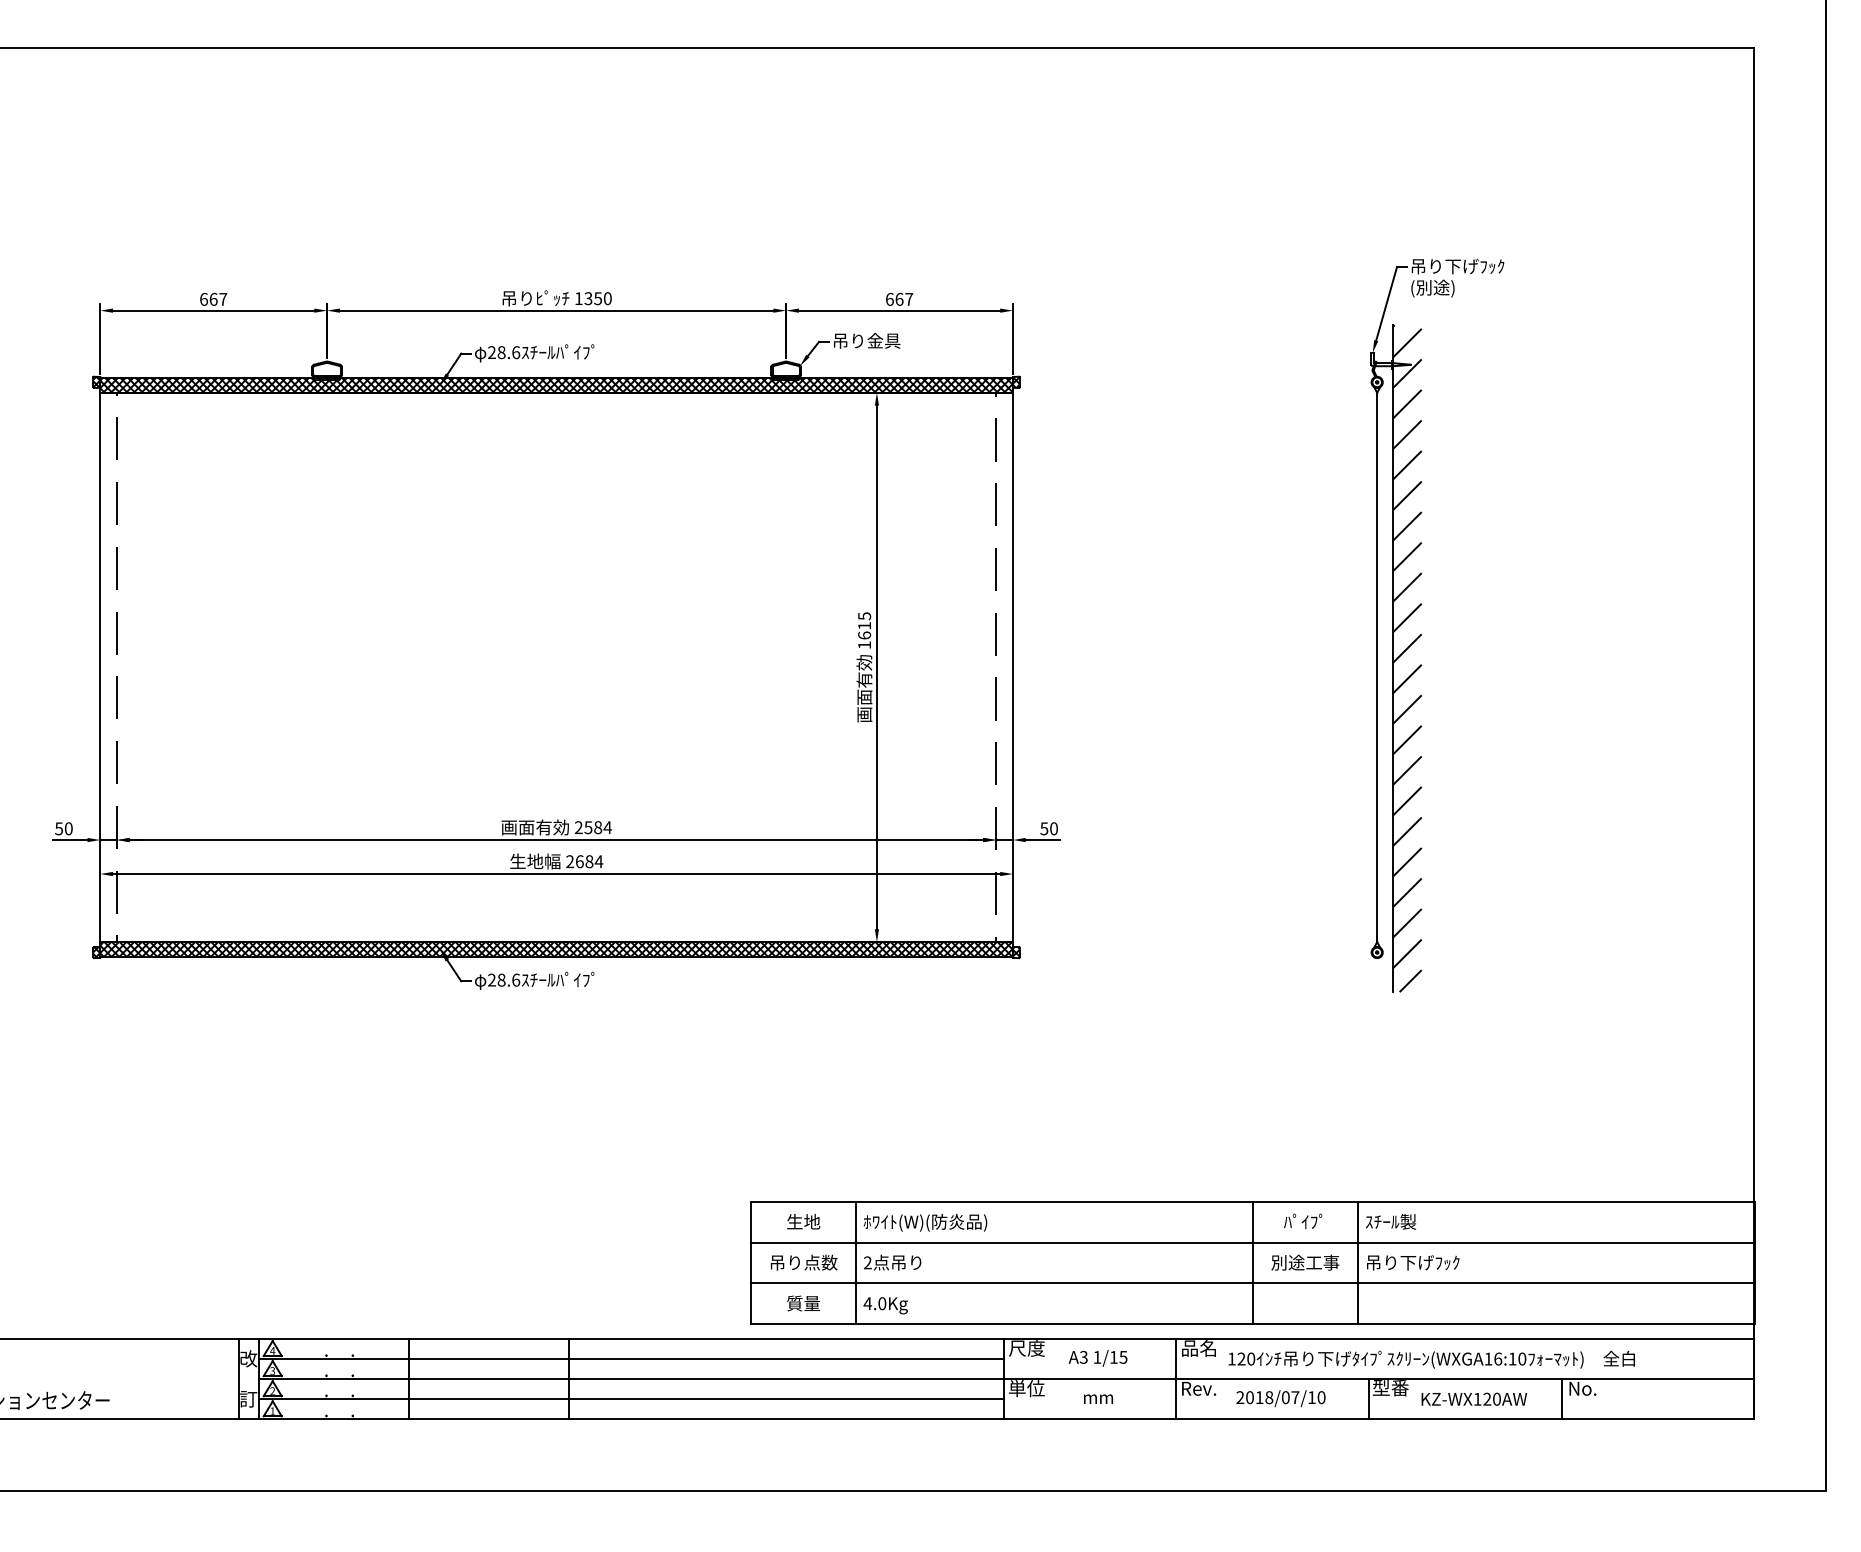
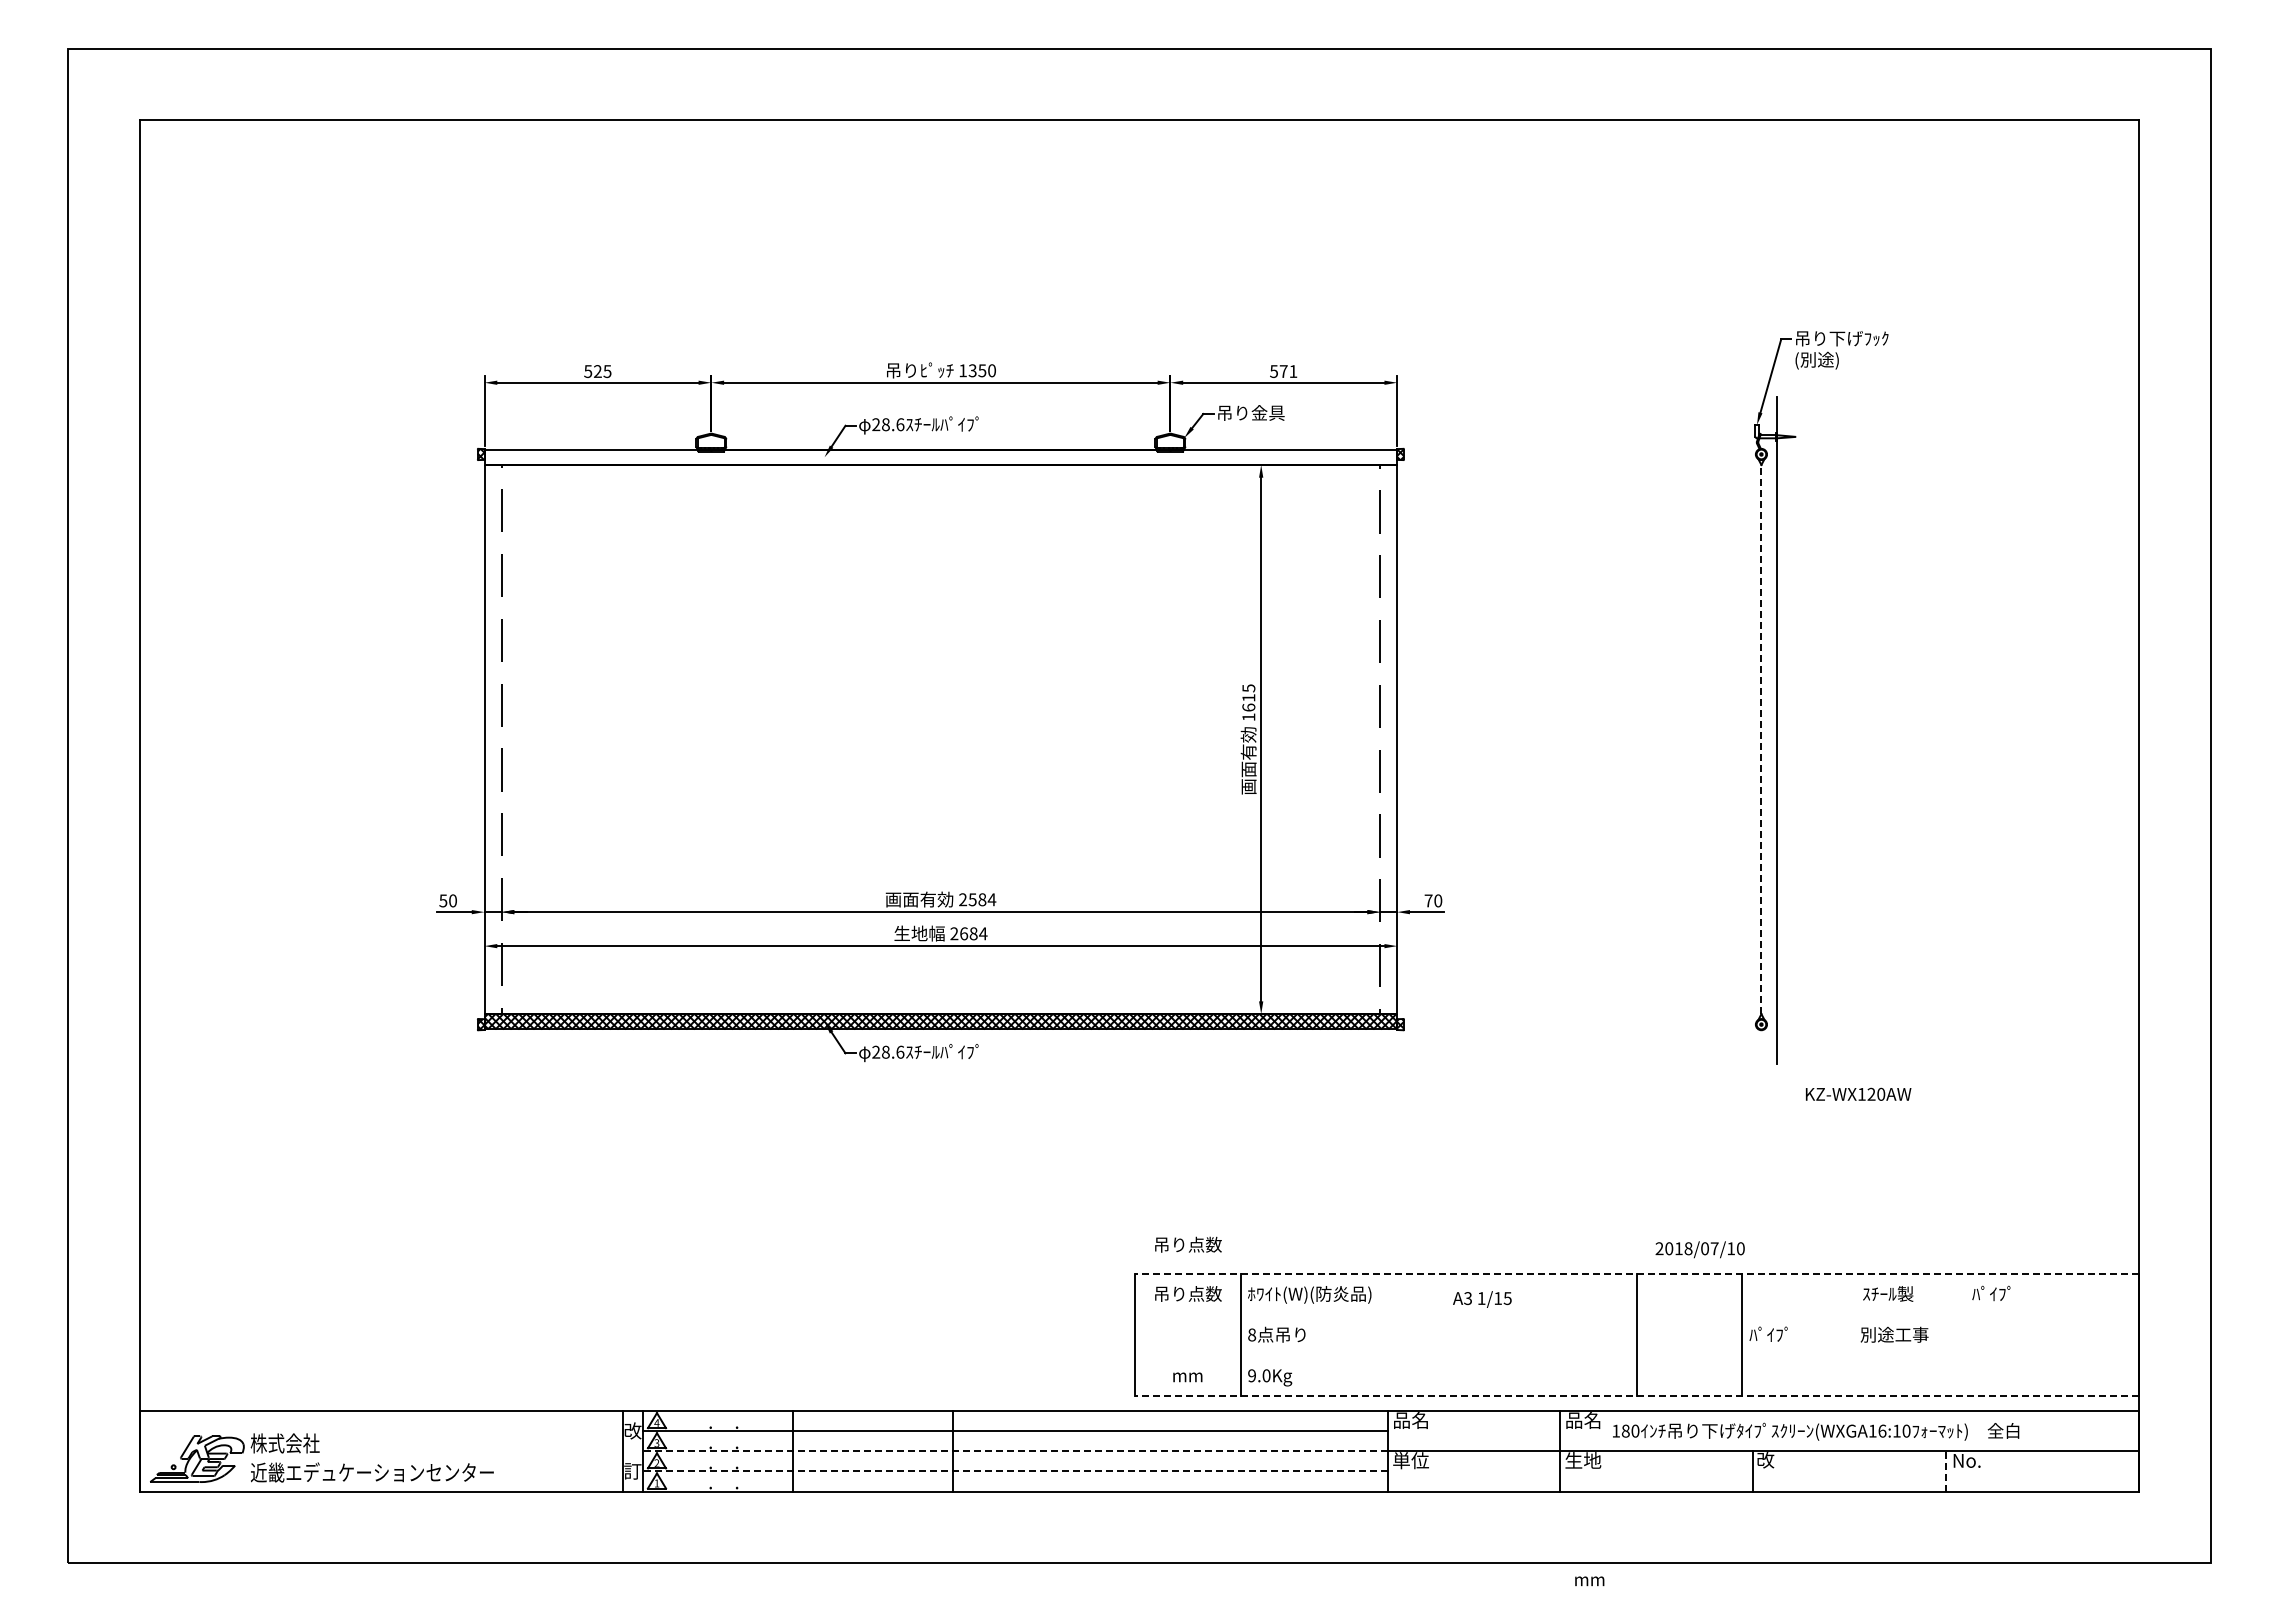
text: (213, 299) -> (597, 371), 667 -> 525
text: (899, 299) -> (1283, 371), 667 -> 571
hatch: (556, 384) -> (940, 456), removed
hatch: (1407, 658) -> (1791, 730), removed
line: (1377, 667) -> (1761, 739), solid -> dashed
text: (1044, 828) -> (1428, 900), 50 -> 70
line: (1252, 1201) -> (1636, 1273), solid -> dashed
text: (804, 1221) -> (1188, 1293), 生地 -> 吊り点数
text: (1303, 1221) -> (1991, 1293), moved
text: (1391, 1221) -> (1888, 1293), moved
line: (1252, 1242) -> (1636, 1314), removed
text: (804, 1262) -> (1188, 1244), moved
text: (868, 1262) -> (1252, 1334), 2 -> 8
text: (1305, 1262) -> (1894, 1334), moved
text: (1412, 1262) -> (1796, 1334), 吊り下げﾌｯｸ -> ﾊﾟｲﾌﾟ
line: (1252, 1283) -> (1636, 1355), removed
text: (803, 1303) -> (1187, 1375), 質量 -> mm
text: (867, 1303) -> (1251, 1375), 4.0Kg -> 9.0Kg
line: (1252, 1324) -> (1636, 1396), solid -> dashed
text: (1026, 1348) -> (1410, 1420), 尺度 -> 品名
text: (1098, 1358) -> (1482, 1299), moved
text: (1241, 1358) -> (1625, 1430), 120 -> 180
line: (631, 1379) -> (1015, 1451), solid -> dashed
text: (1199, 1388) -> (1583, 1460), Rev. -> 生地
text: (1390, 1388) -> (1774, 1460), 型番 -> 改
text: (1280, 1398) -> (1699, 1249), moved
text: (1474, 1398) -> (1858, 1093), moved
line: (1561, 1398) -> (1945, 1470), solid -> dashed
line: (631, 1399) -> (1015, 1471), solid -> dashed
text: (1098, 1399) -> (1589, 1581), moved

